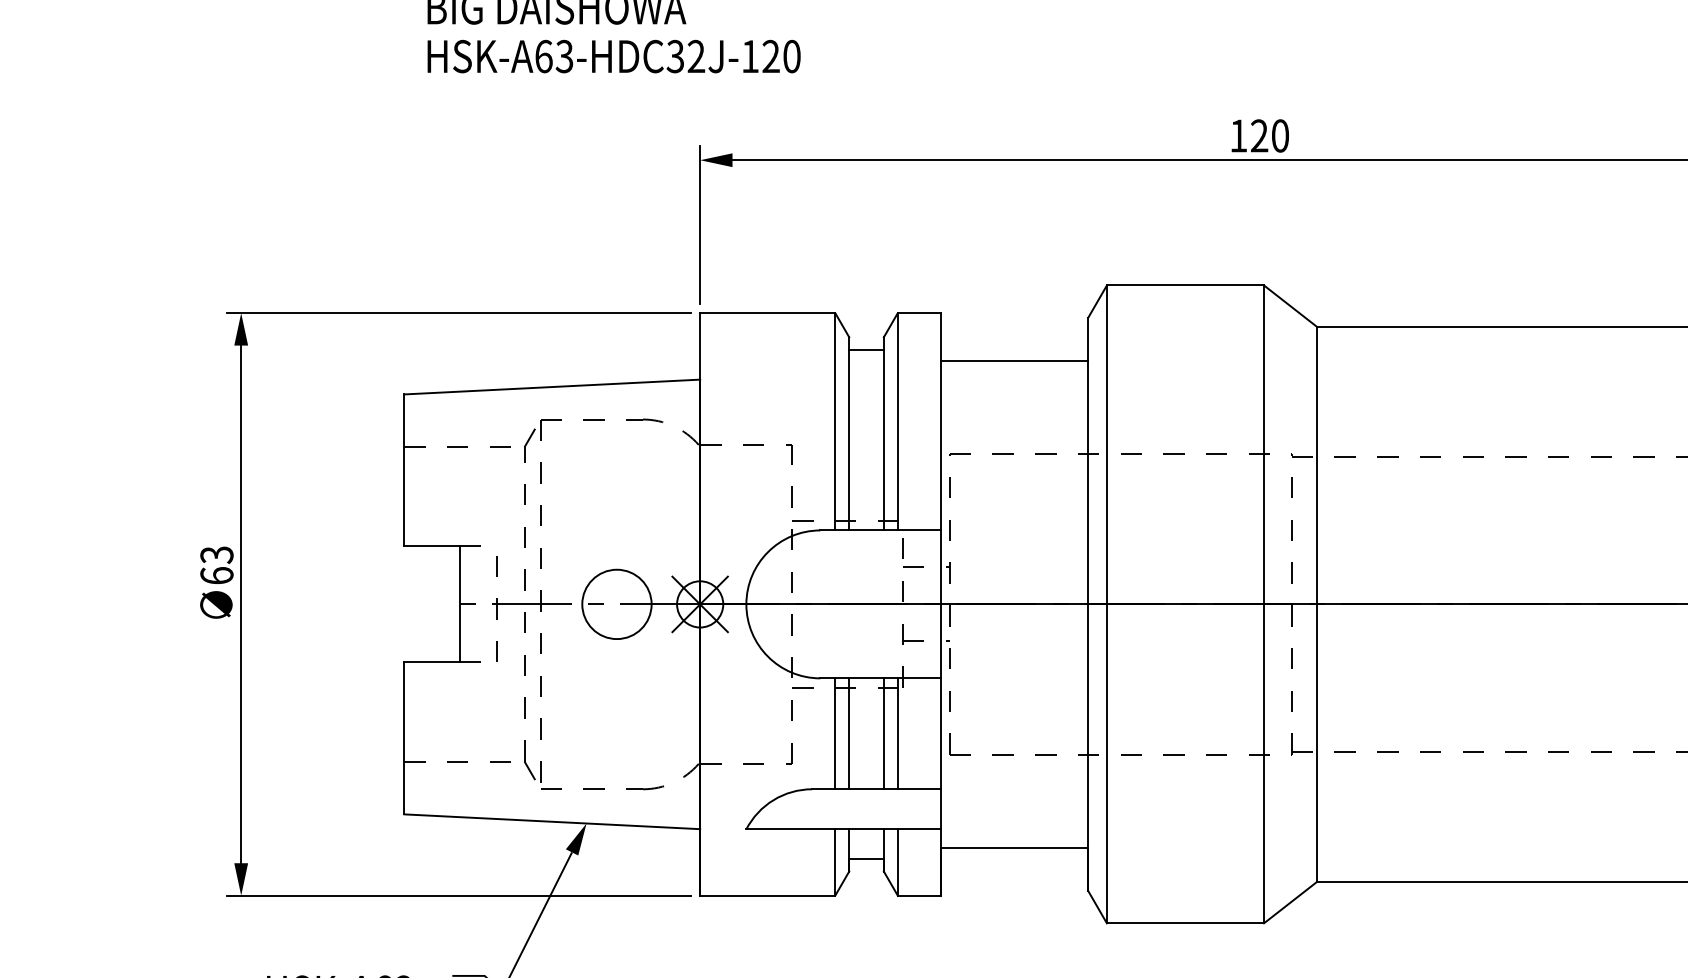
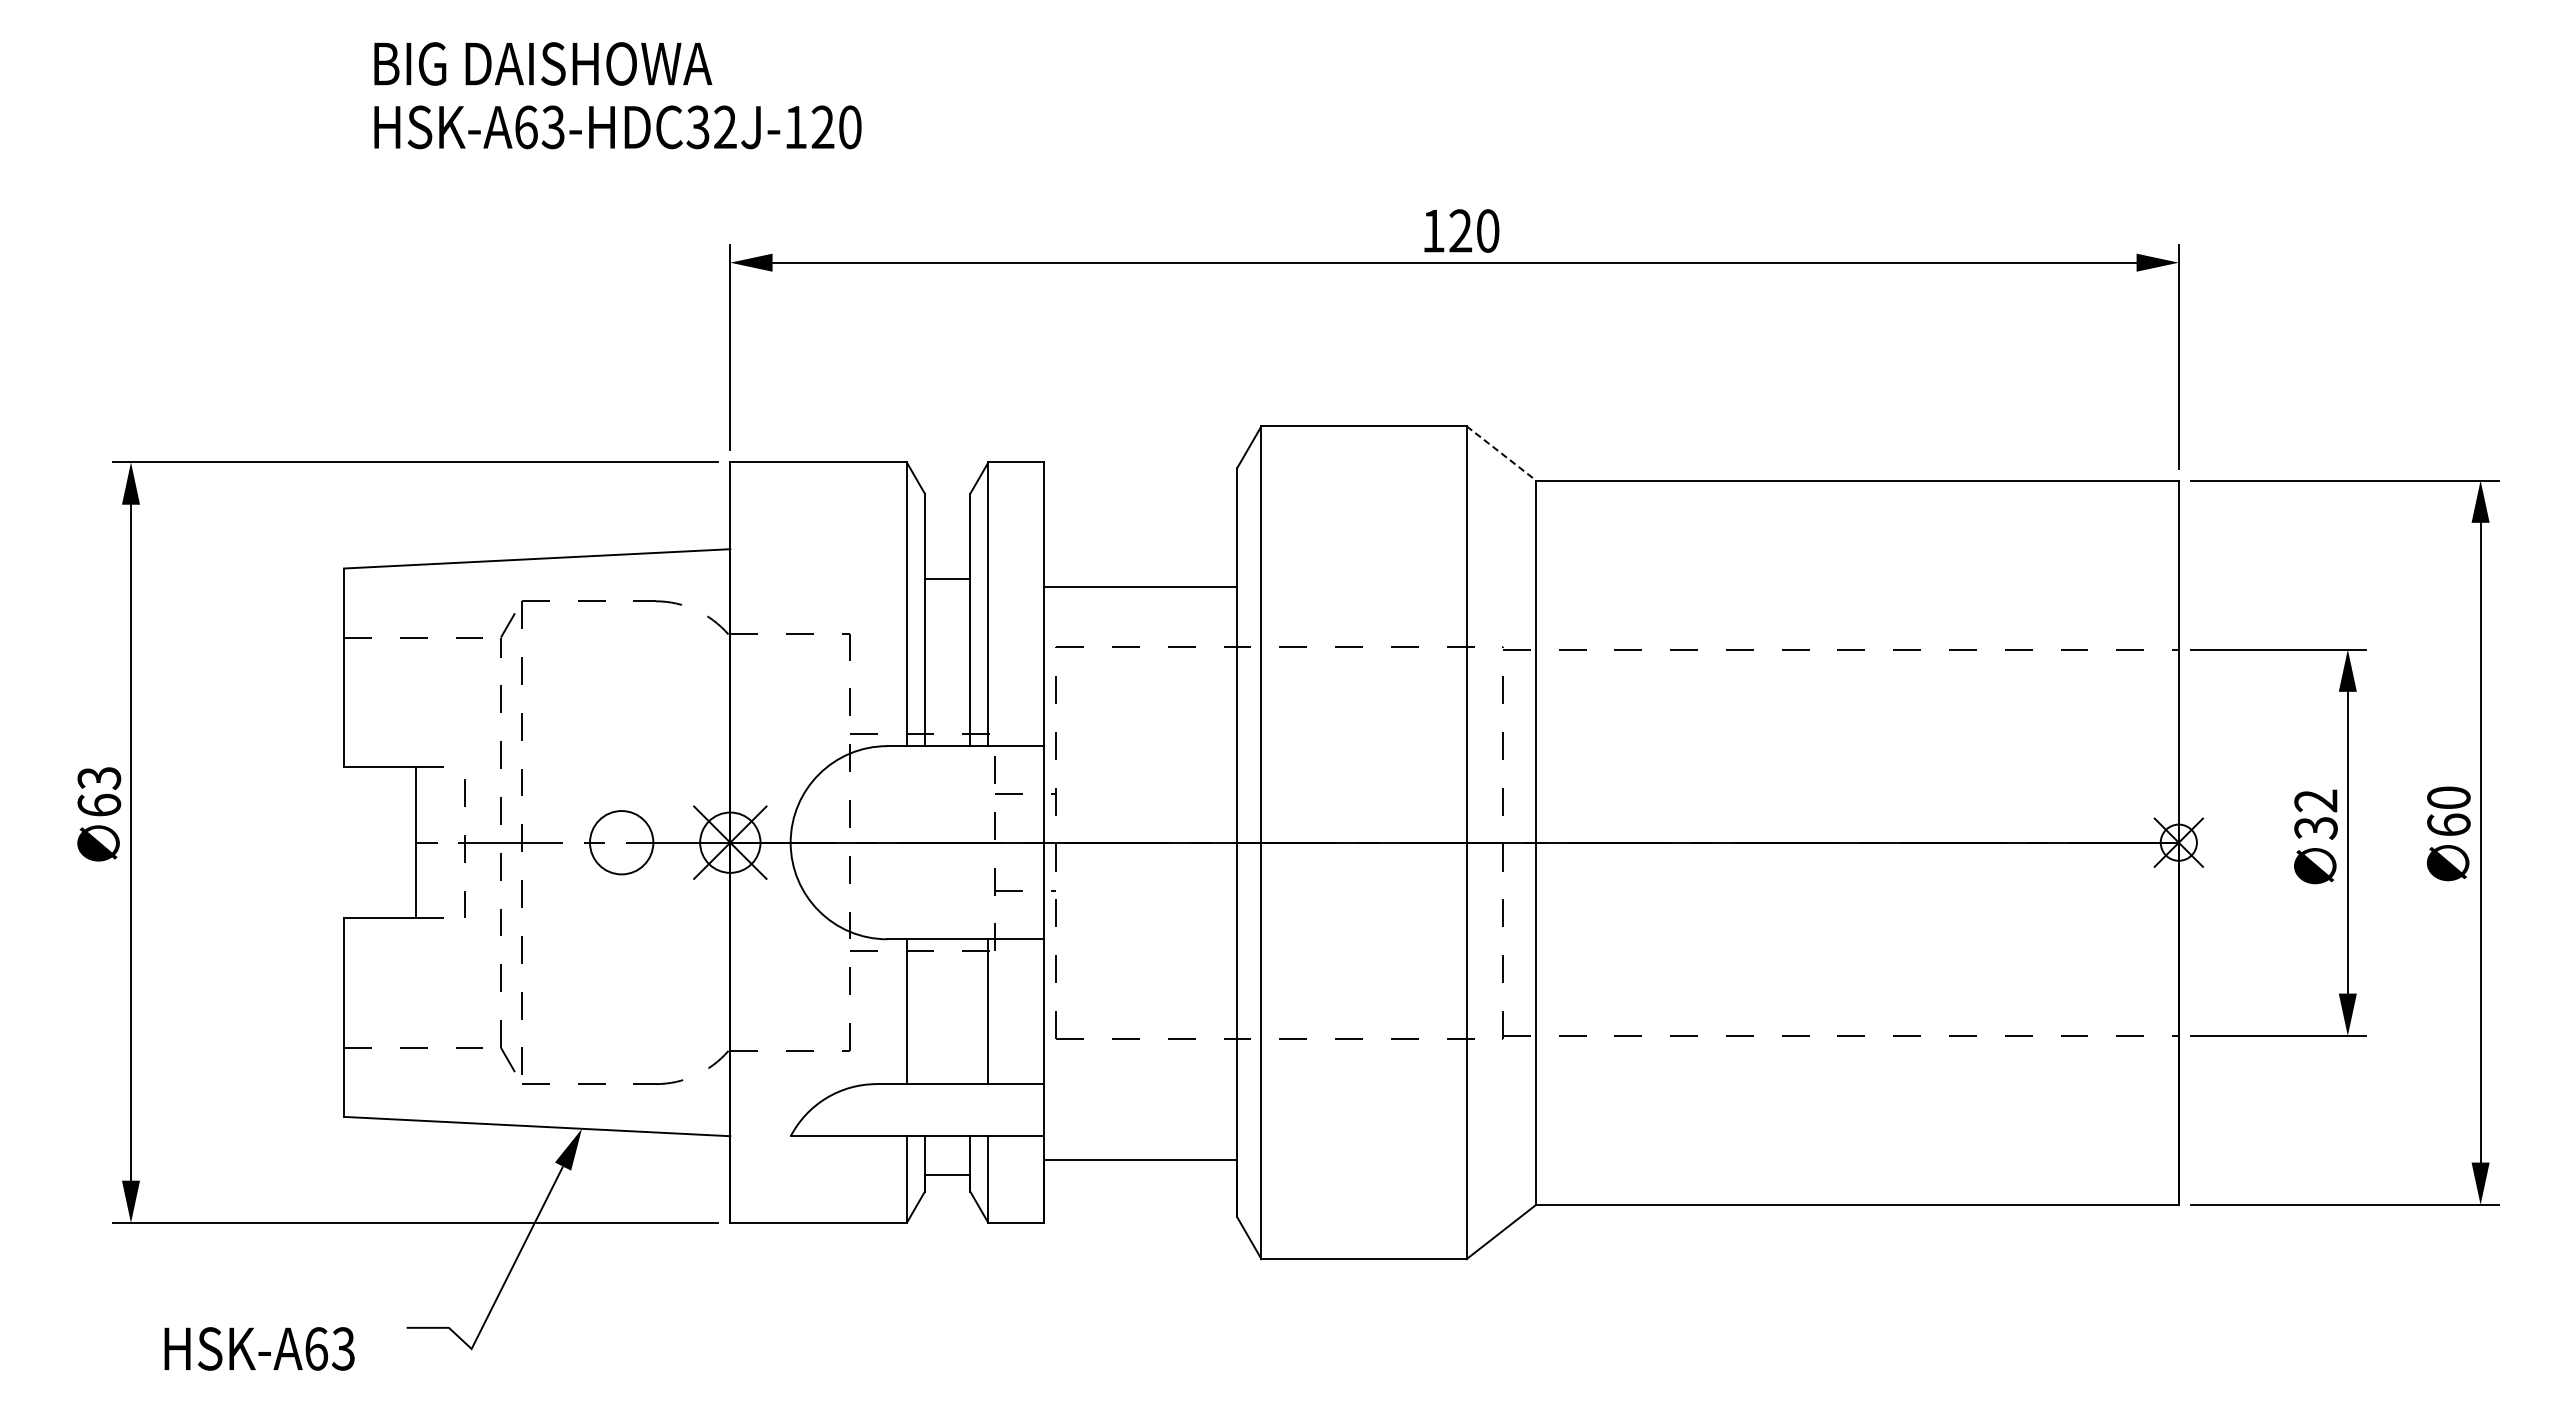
line: (1290, 306) -> (1501, 453), solid -> dashed
line: (866, 349) -> (947, 578), moved
line: (1014, 361) -> (1140, 587), moved
circle: (616, 604) -> (621, 842), size x0.7
line: (848, 733) -> (924, 1011), removed
line: (884, 733) -> (970, 1011), removed

